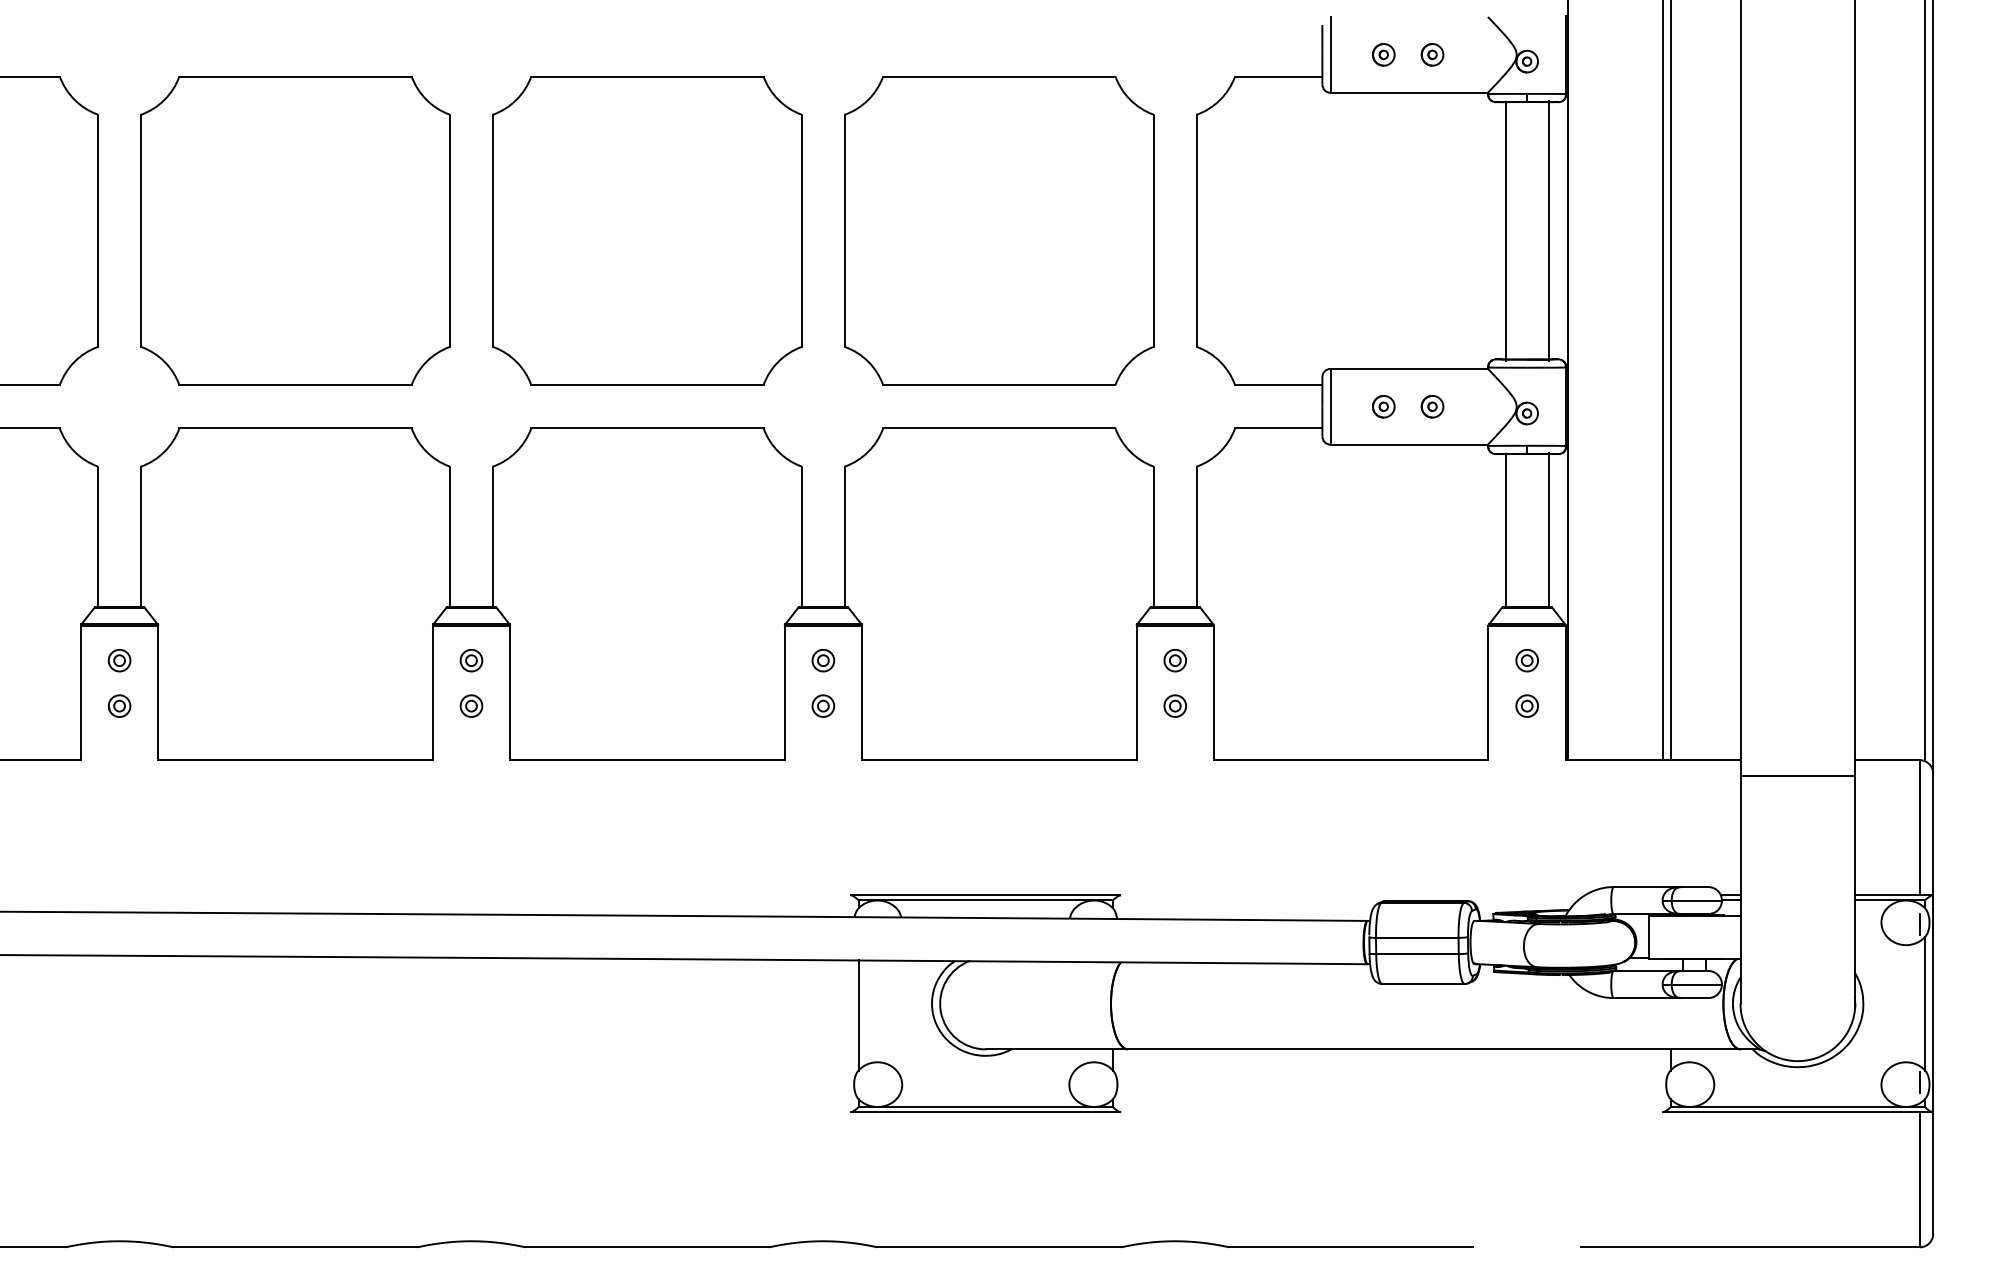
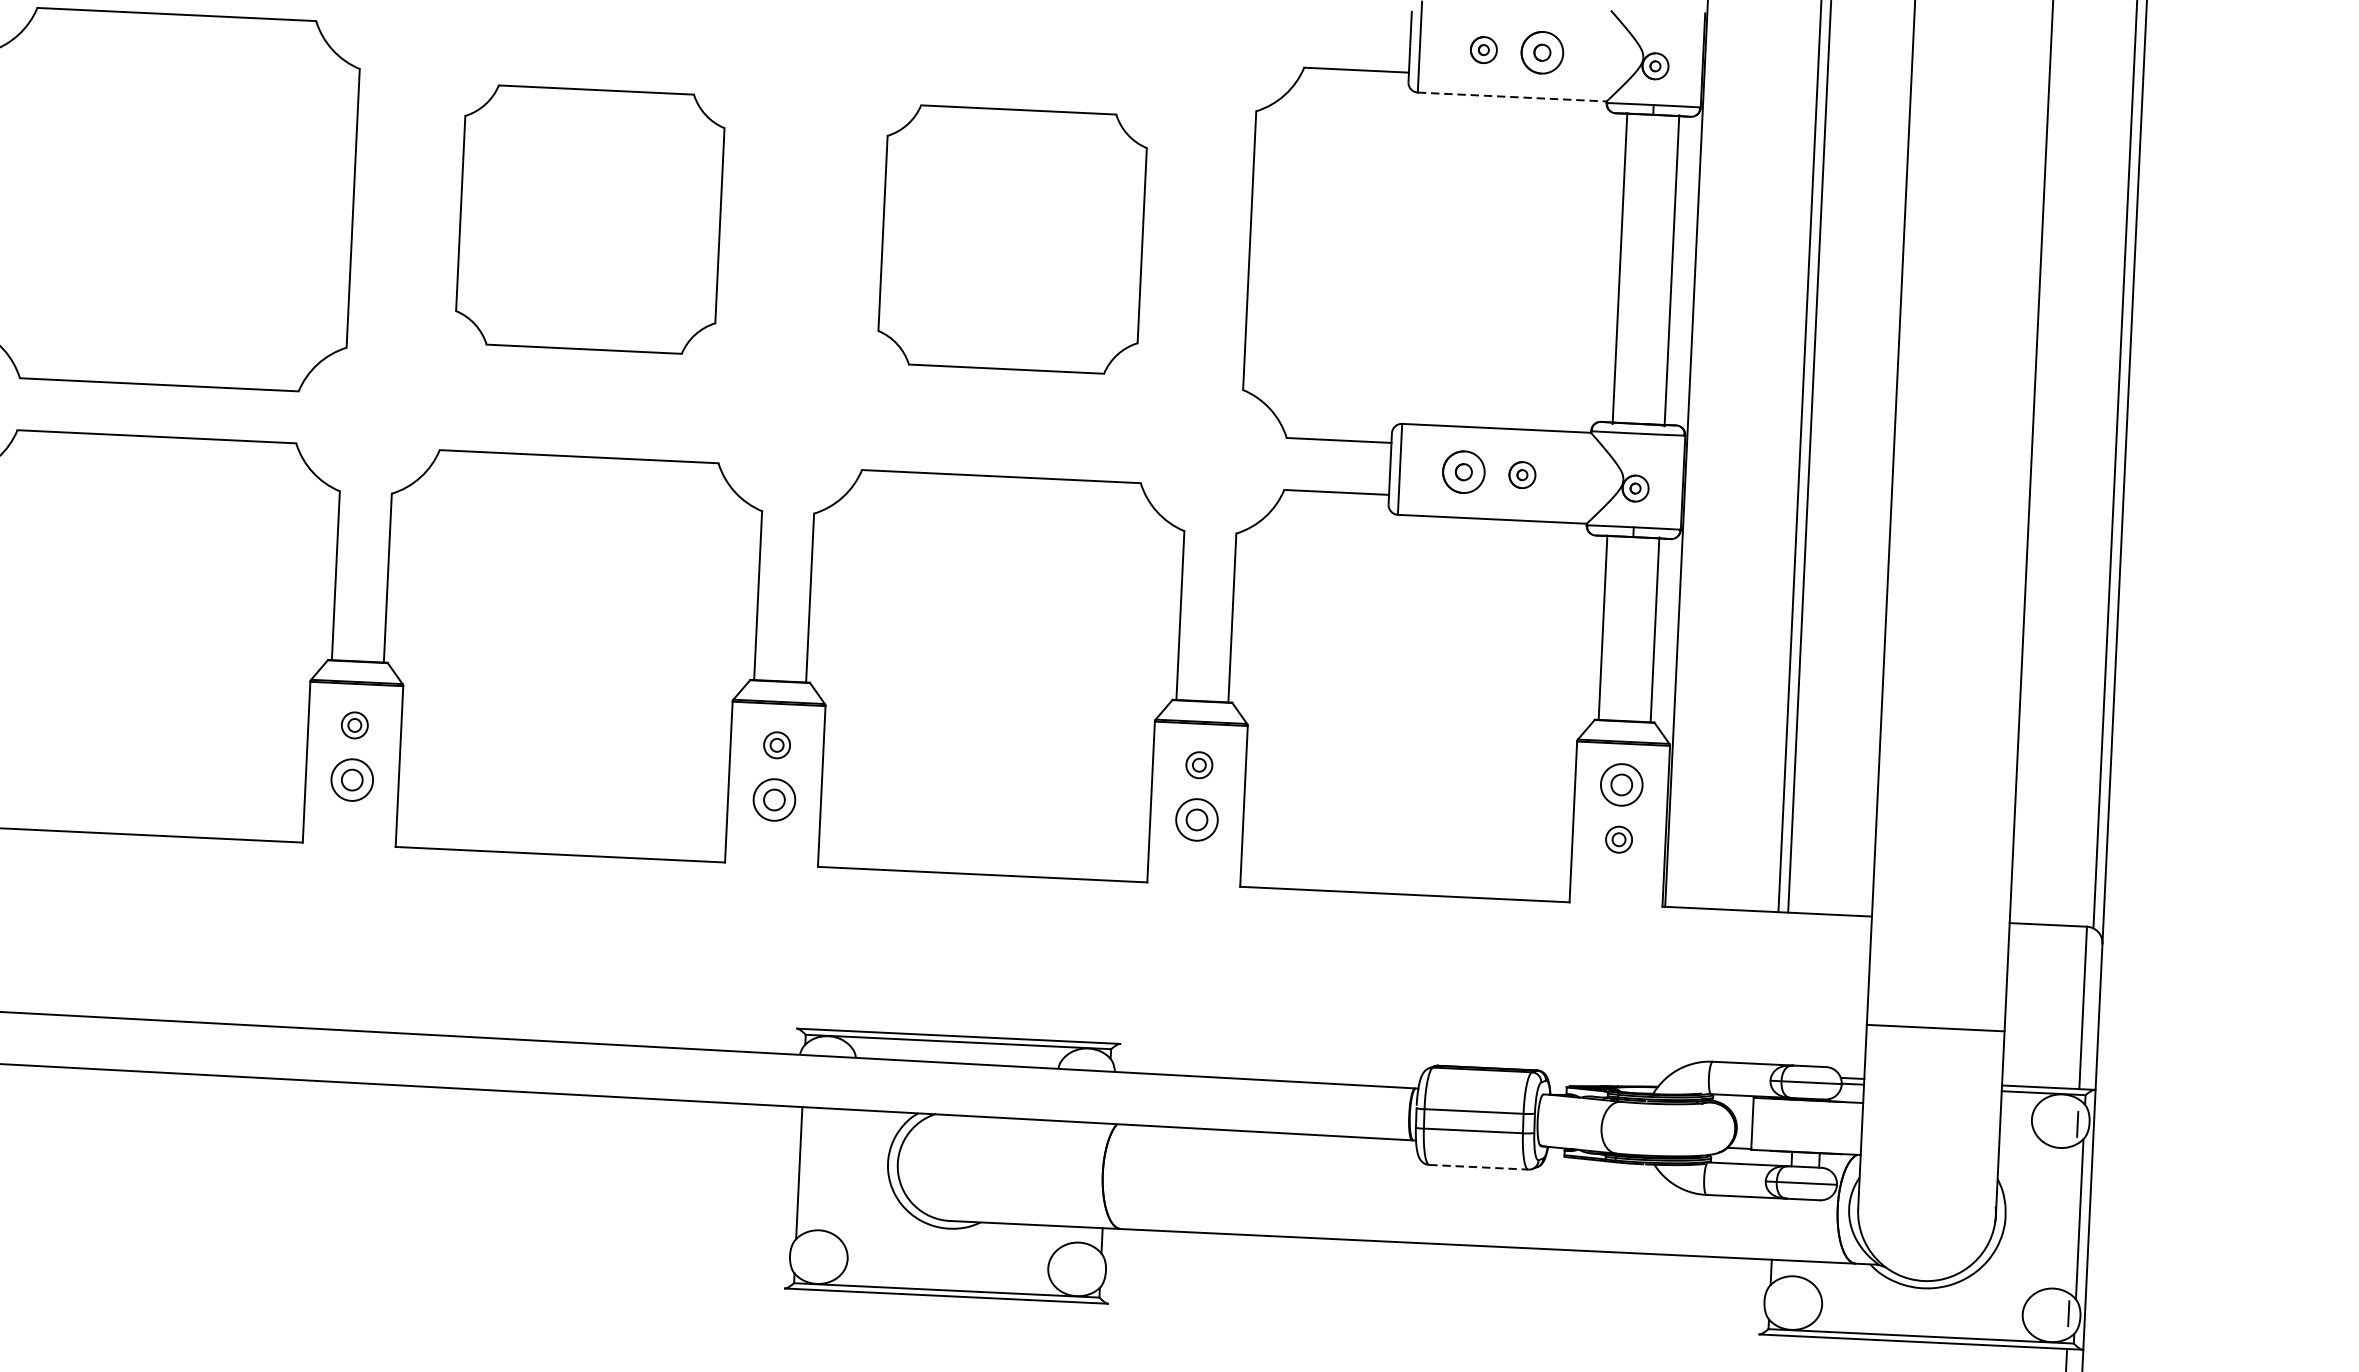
part: (1432, 54) -> (1542, 52), size x1.6
line: (1409, 92) -> (1512, 96), solid -> dashed
part: (647, 230) -> (590, 219), size x0.7
part: (999, 230) -> (1012, 239), size x0.7
part: (1383, 406) -> (1463, 472), size x1.6
part: (1526, 660) -> (1620, 784), size x1.6
part: (471, 705) -> (352, 779), size x1.6
part: (823, 705) -> (774, 799), size x1.6
part: (1174, 705) -> (1195, 819), size x1.6
line: (1797, 776) -> (1935, 1028), moved
line: (1423, 983) -> (1478, 1166), solid -> dashed

